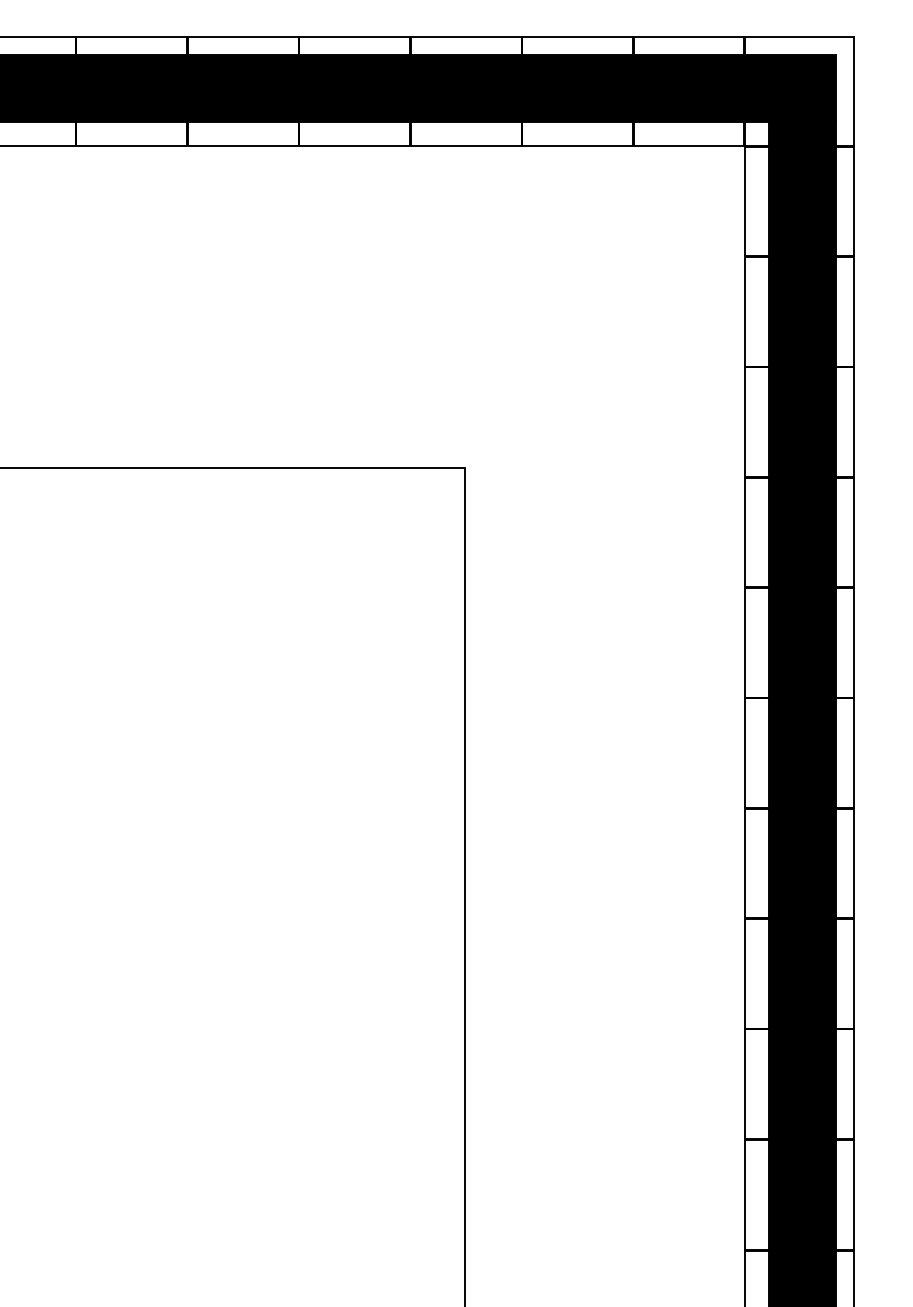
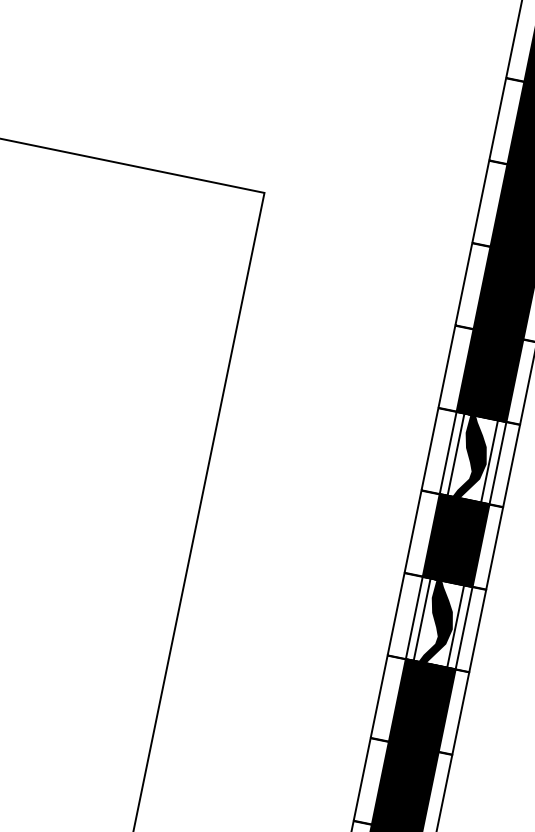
fill: (802, 752) -> (473, 457), removed
fill: (802, 973) -> (439, 622), removed

